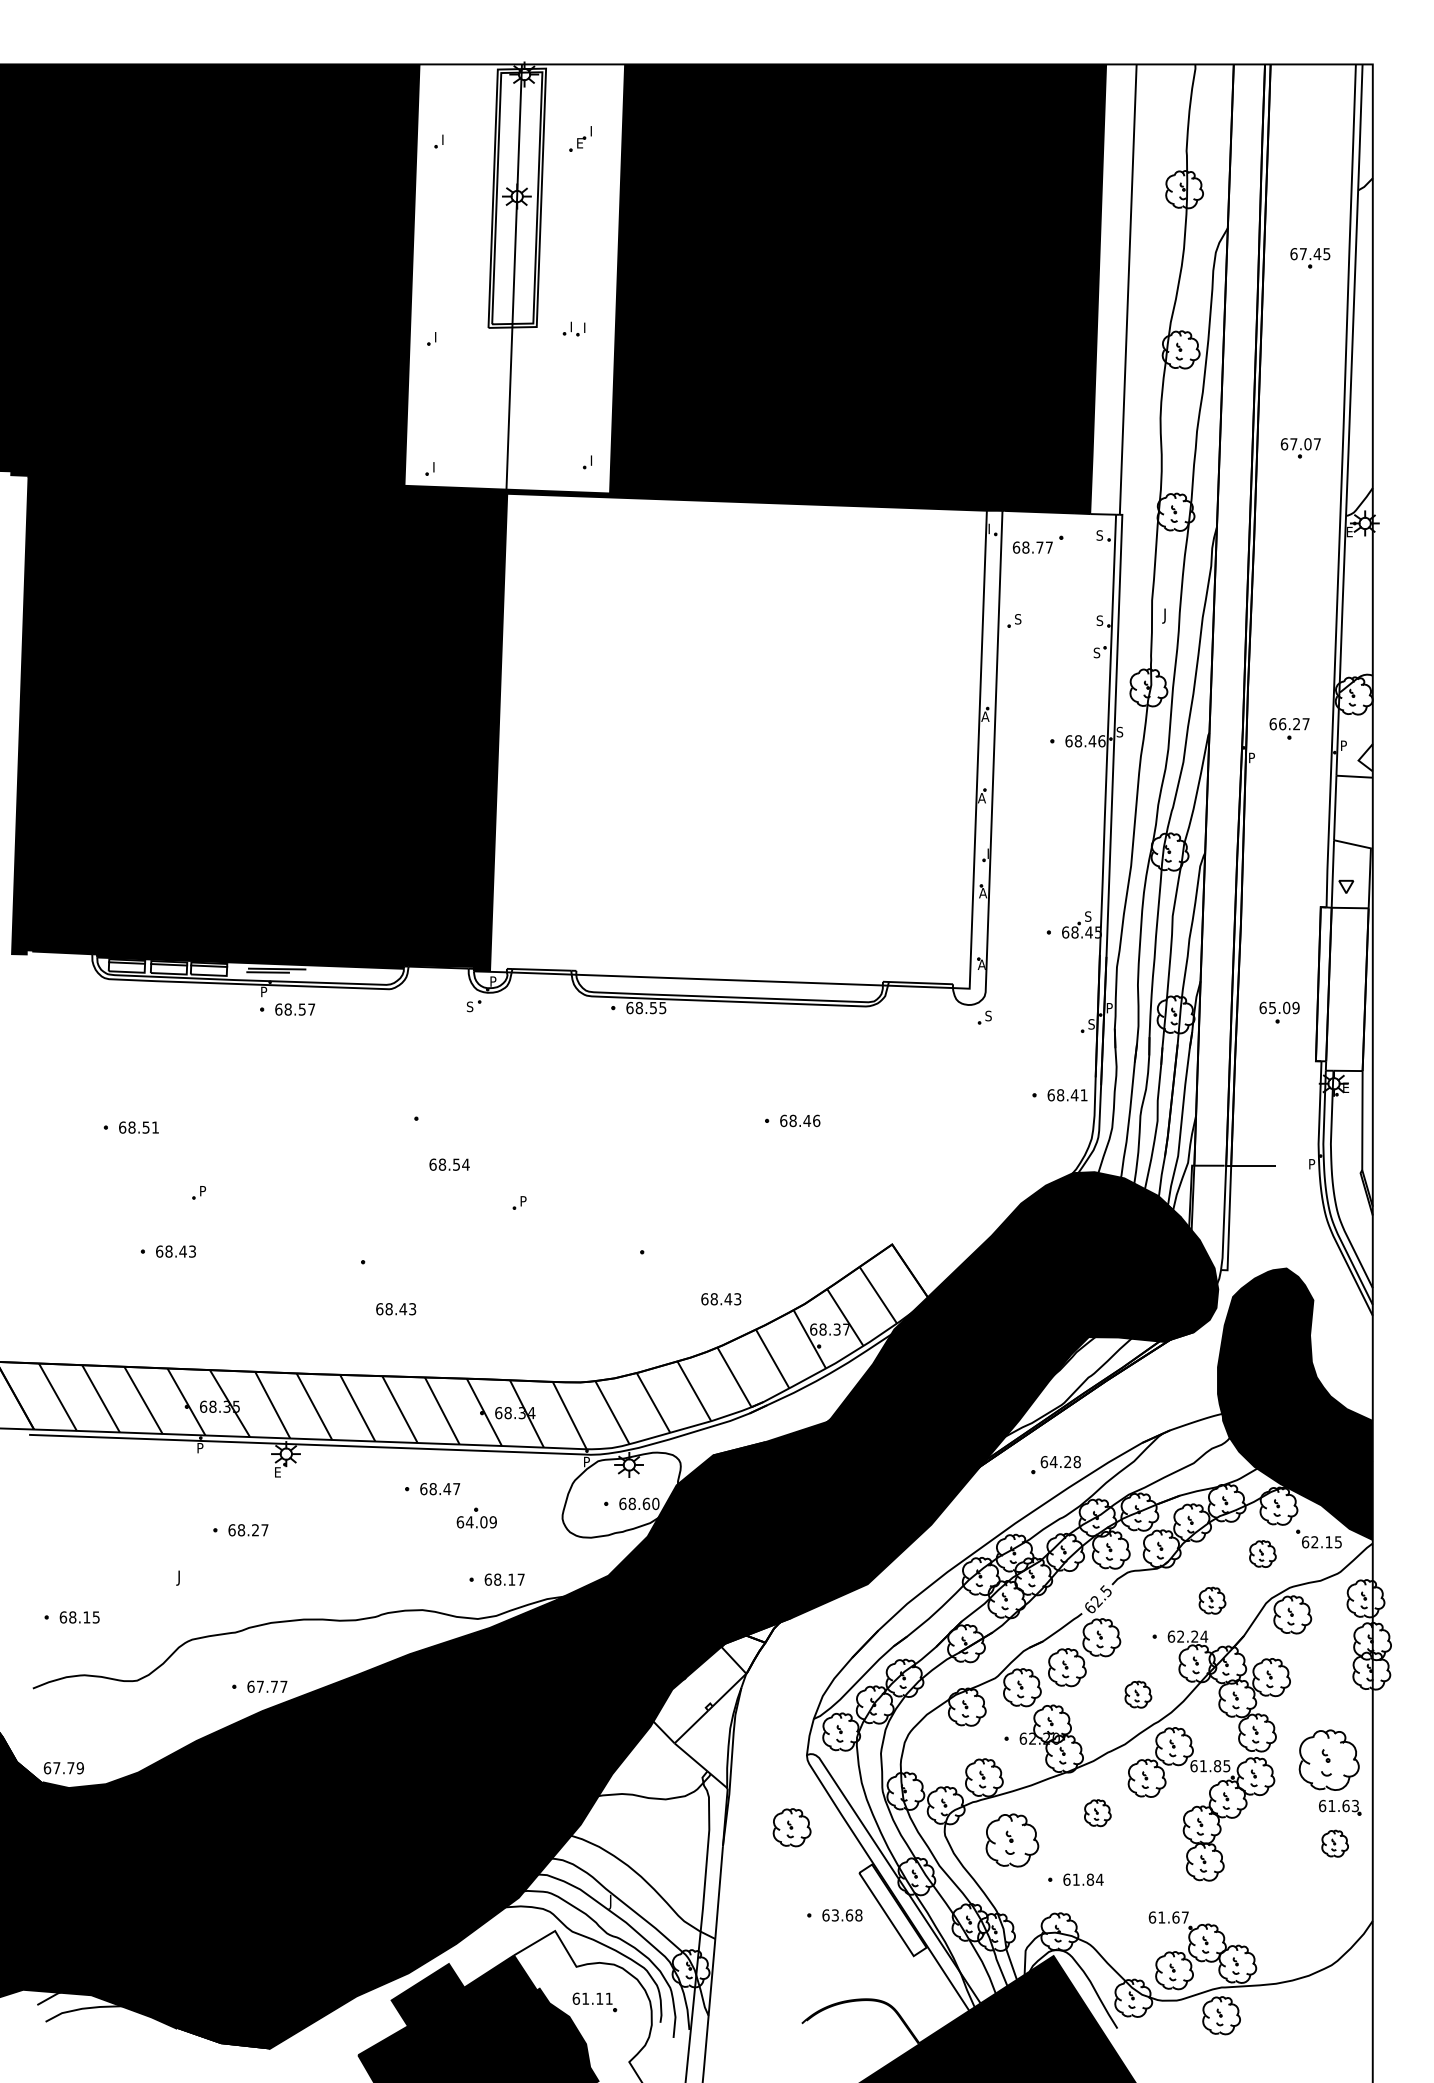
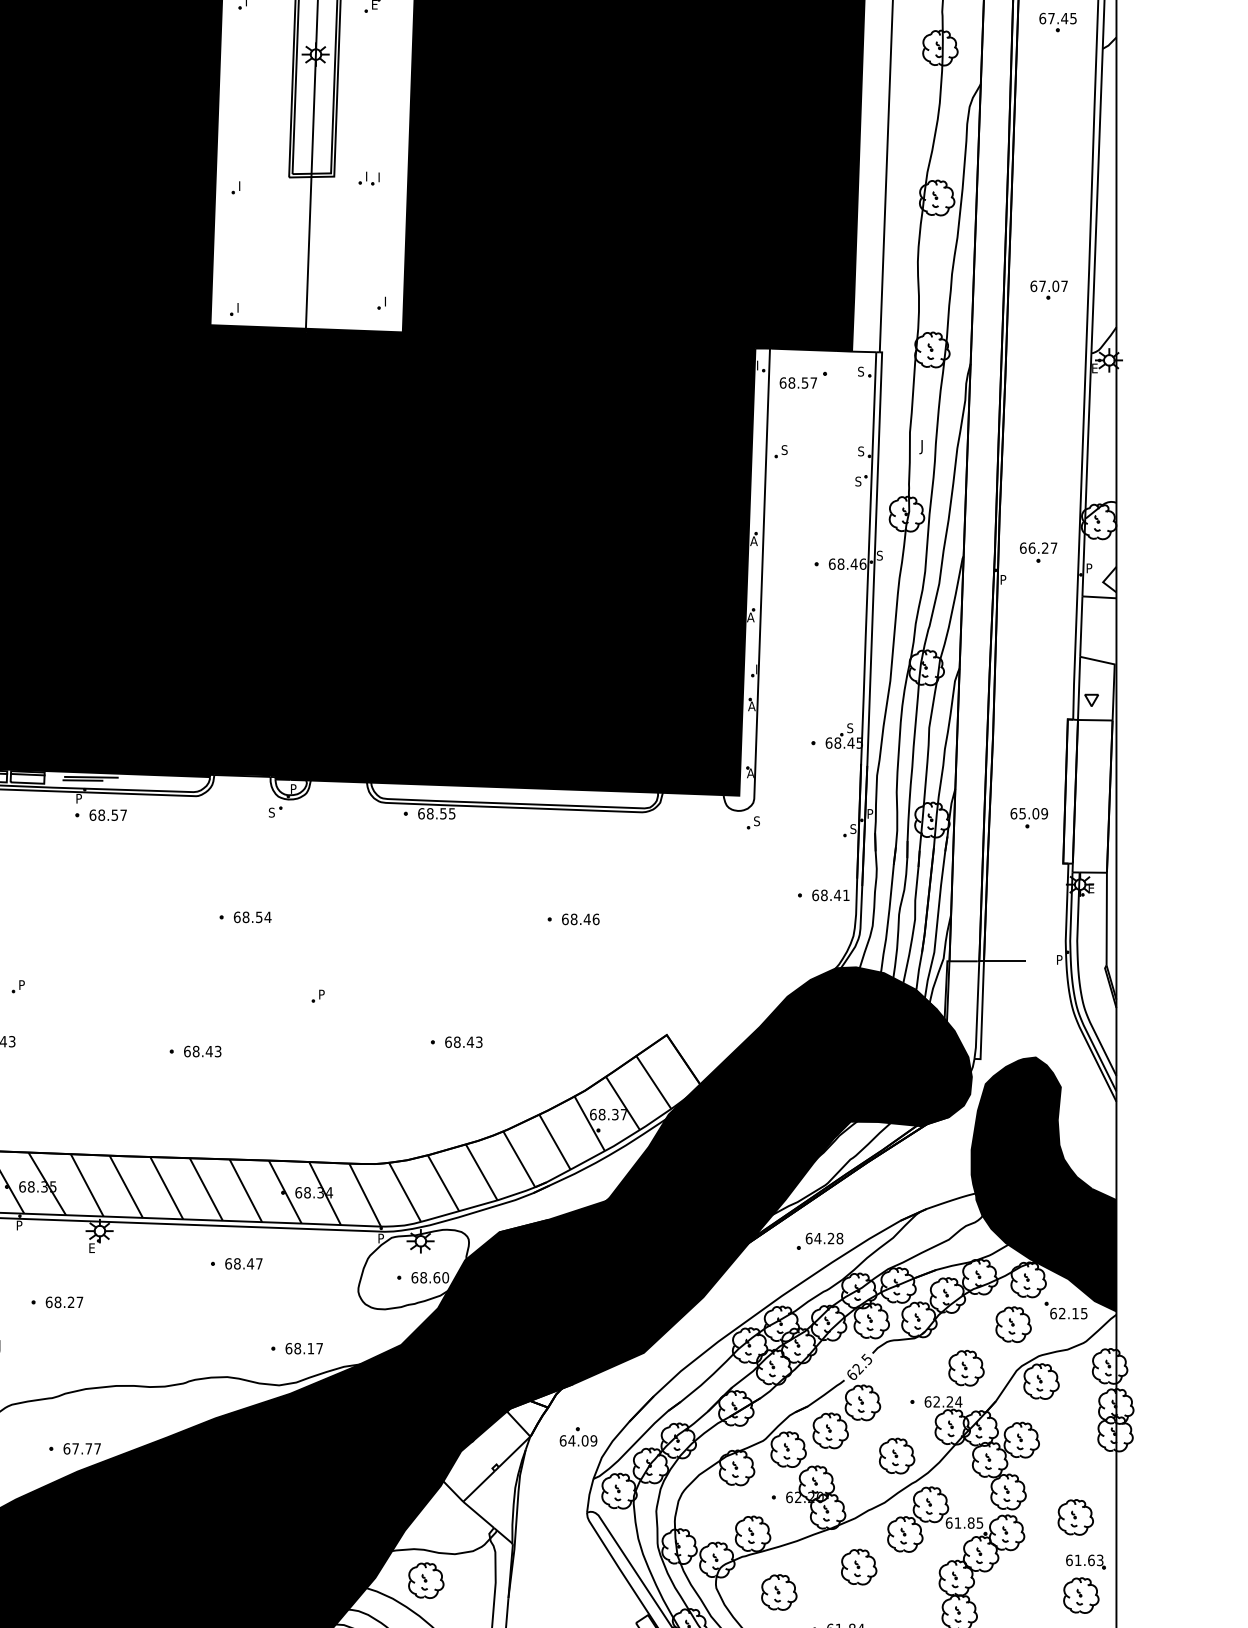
part: (1310, 258) -> (1058, 22), moved
text: (1039, 547) -> (804, 382), 68.77 -> 68.57
fill: (737, 740) -> (522, 563), added
text: (449, 1164) -> (252, 917), moved
text: (721, 1299) -> (464, 1042), moved
text: (396, 1309) -> (203, 1051), moved
part: (476, 1517) -> (578, 1436), moved
part: (1262, 1553) -> (1013, 1324), size x1.43
part: (1212, 1600) -> (966, 1368), size x1.43
part: (1138, 1694) -> (897, 1456), size x1.43
part: (1329, 1759) -> (1075, 1516), size x0.62
part: (1097, 1812) -> (858, 1566), size x1.43
part: (791, 1827) -> (425, 1580), moved
part: (1012, 1839) -> (779, 1591), size x0.71
part: (1334, 1843) -> (1080, 1595), size x1.43

